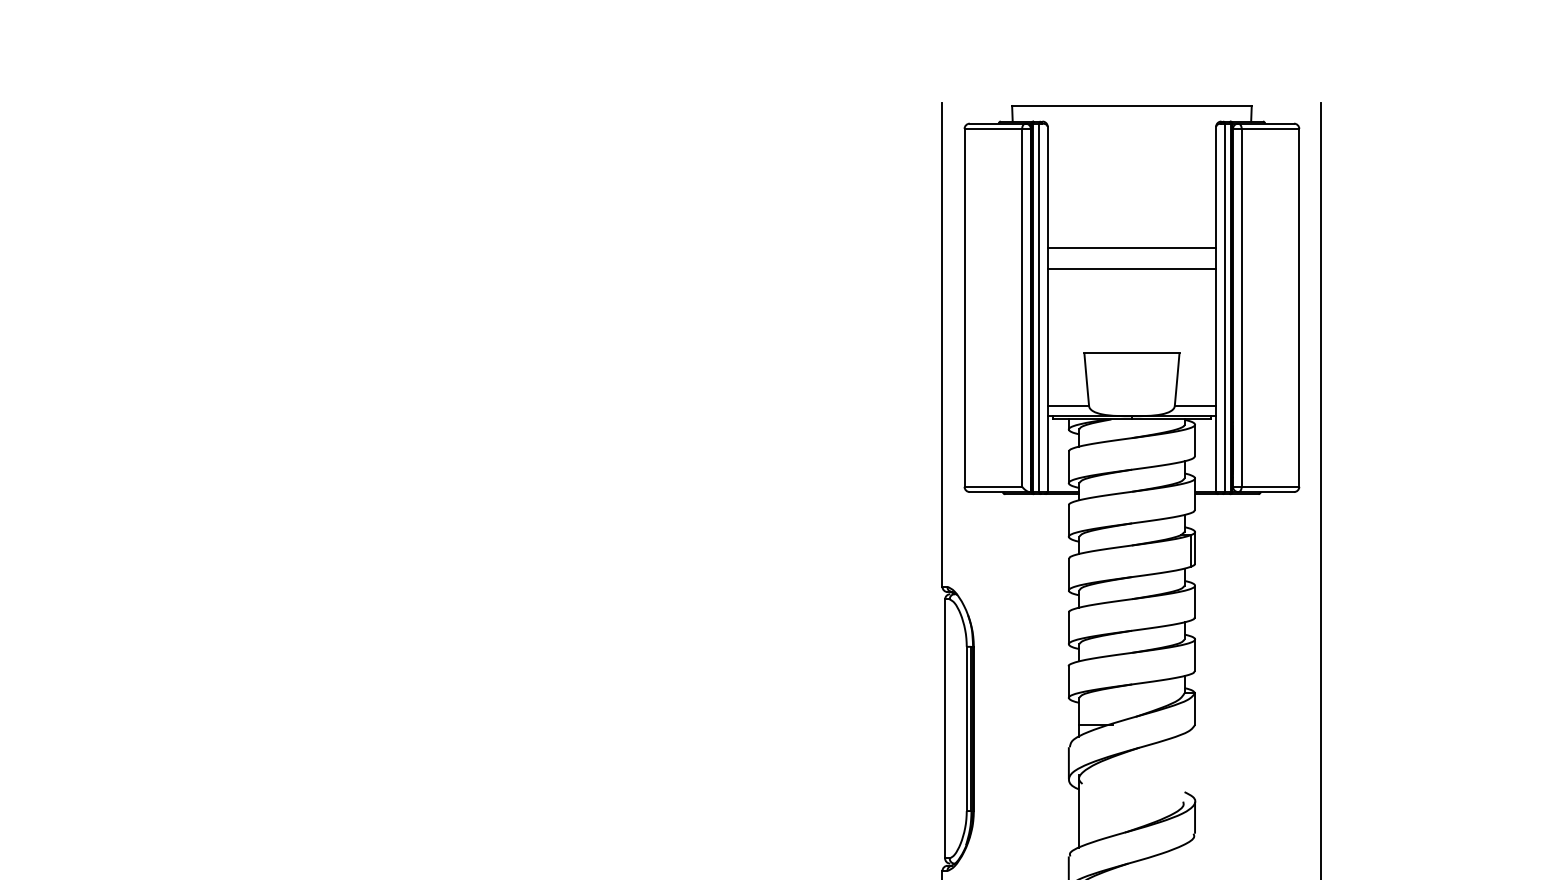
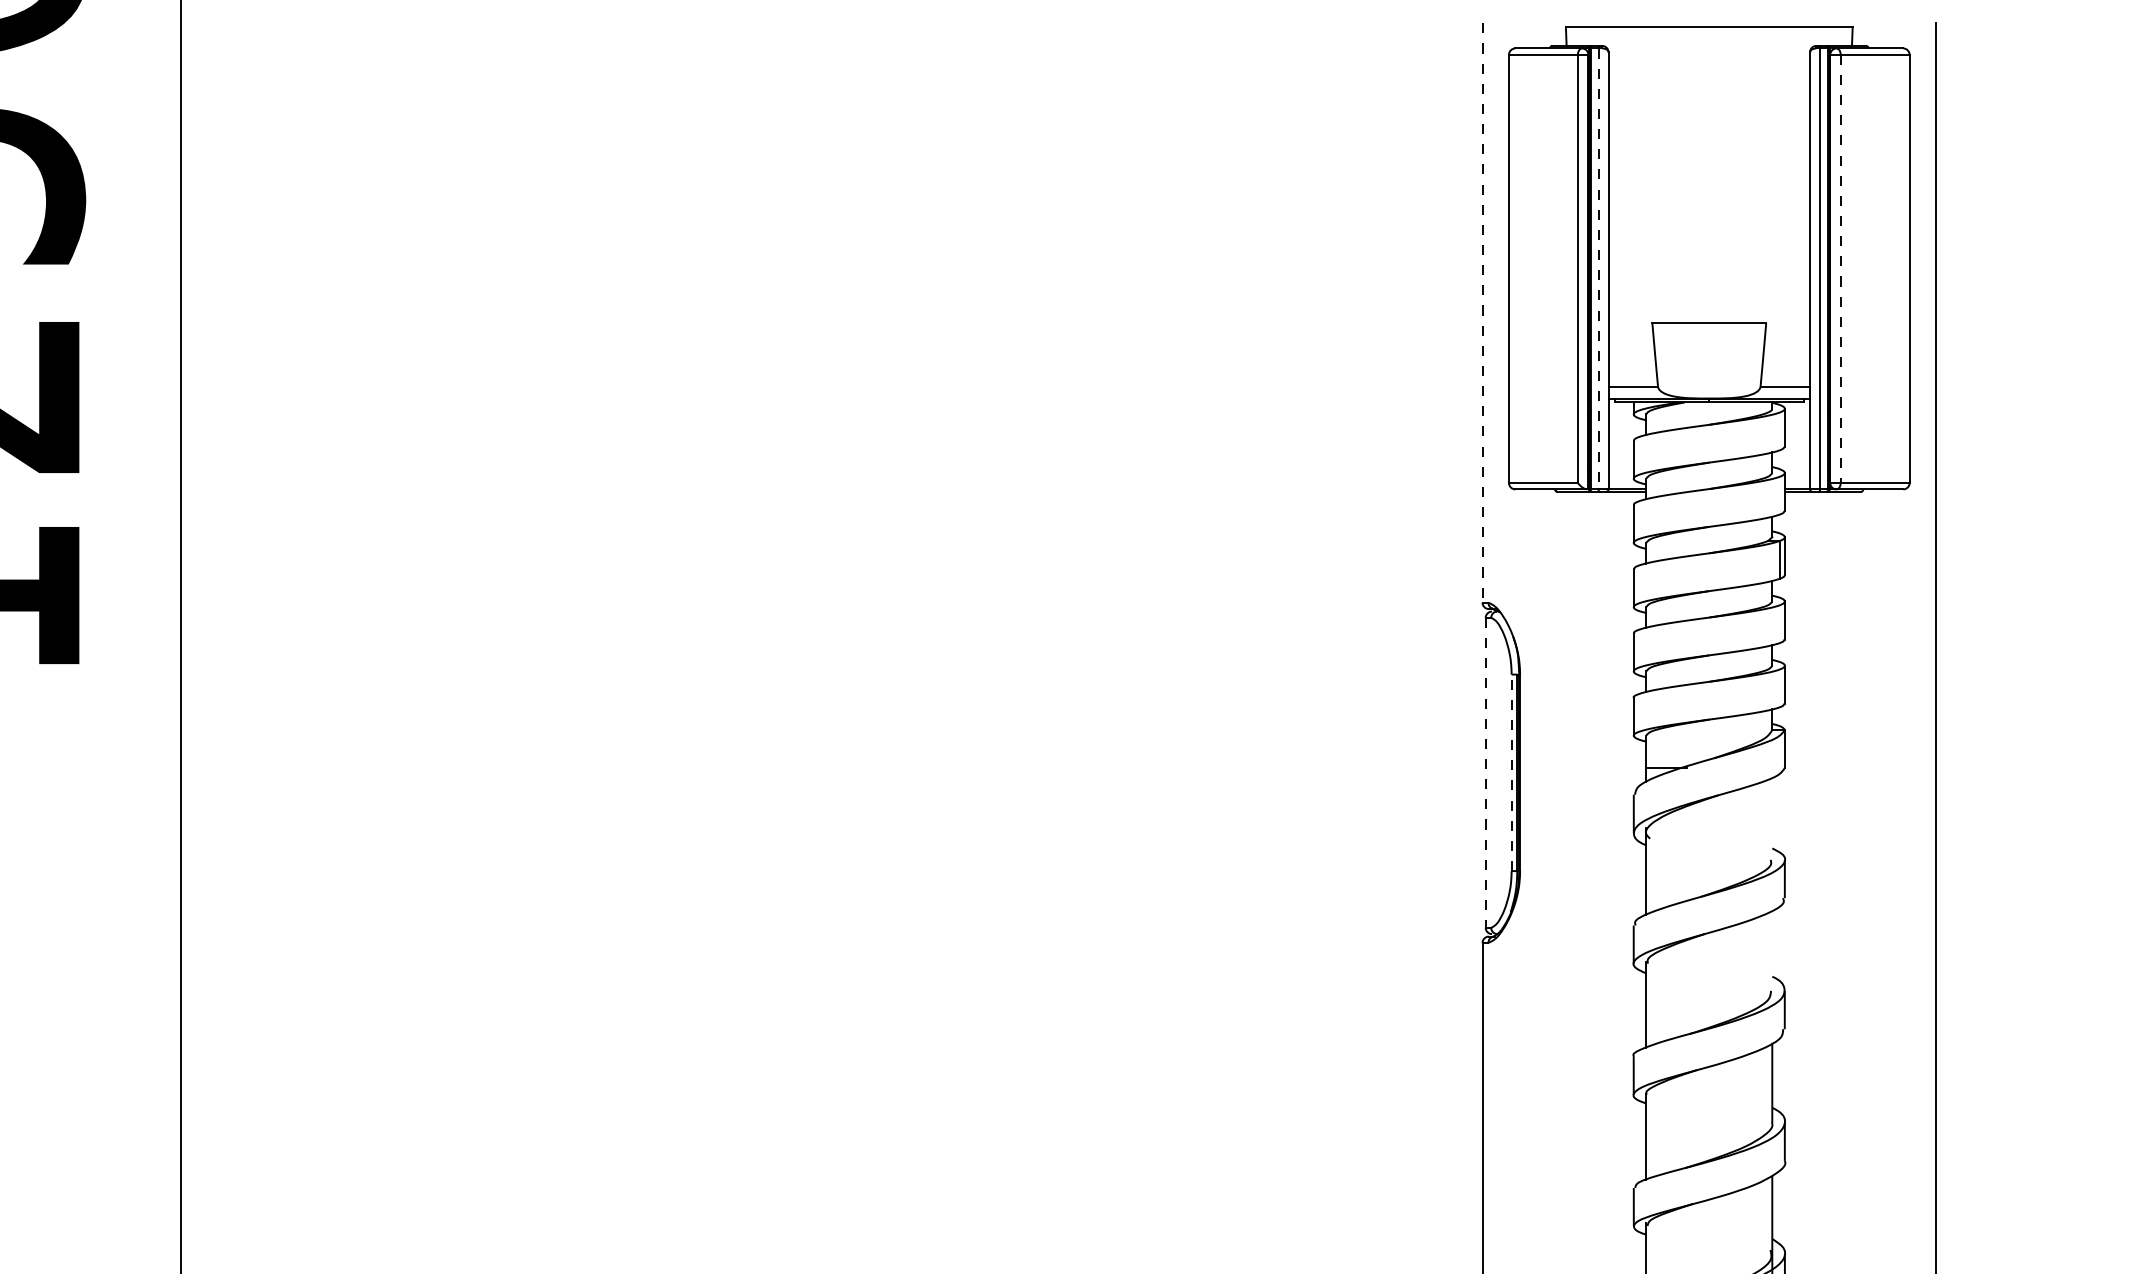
line: (1132, 248) -> (1709, 197), removed
line: (1132, 269) -> (1709, 222), removed
line: (1039, 308) -> (1598, 269), solid -> dashed
line: (1241, 308) -> (1840, 269), solid -> dashed
line: (942, 345) -> (1482, 313), solid -> dashed
line: (944, 728) -> (1485, 772), solid -> dashed
line: (966, 728) -> (1511, 772), solid -> dashed

